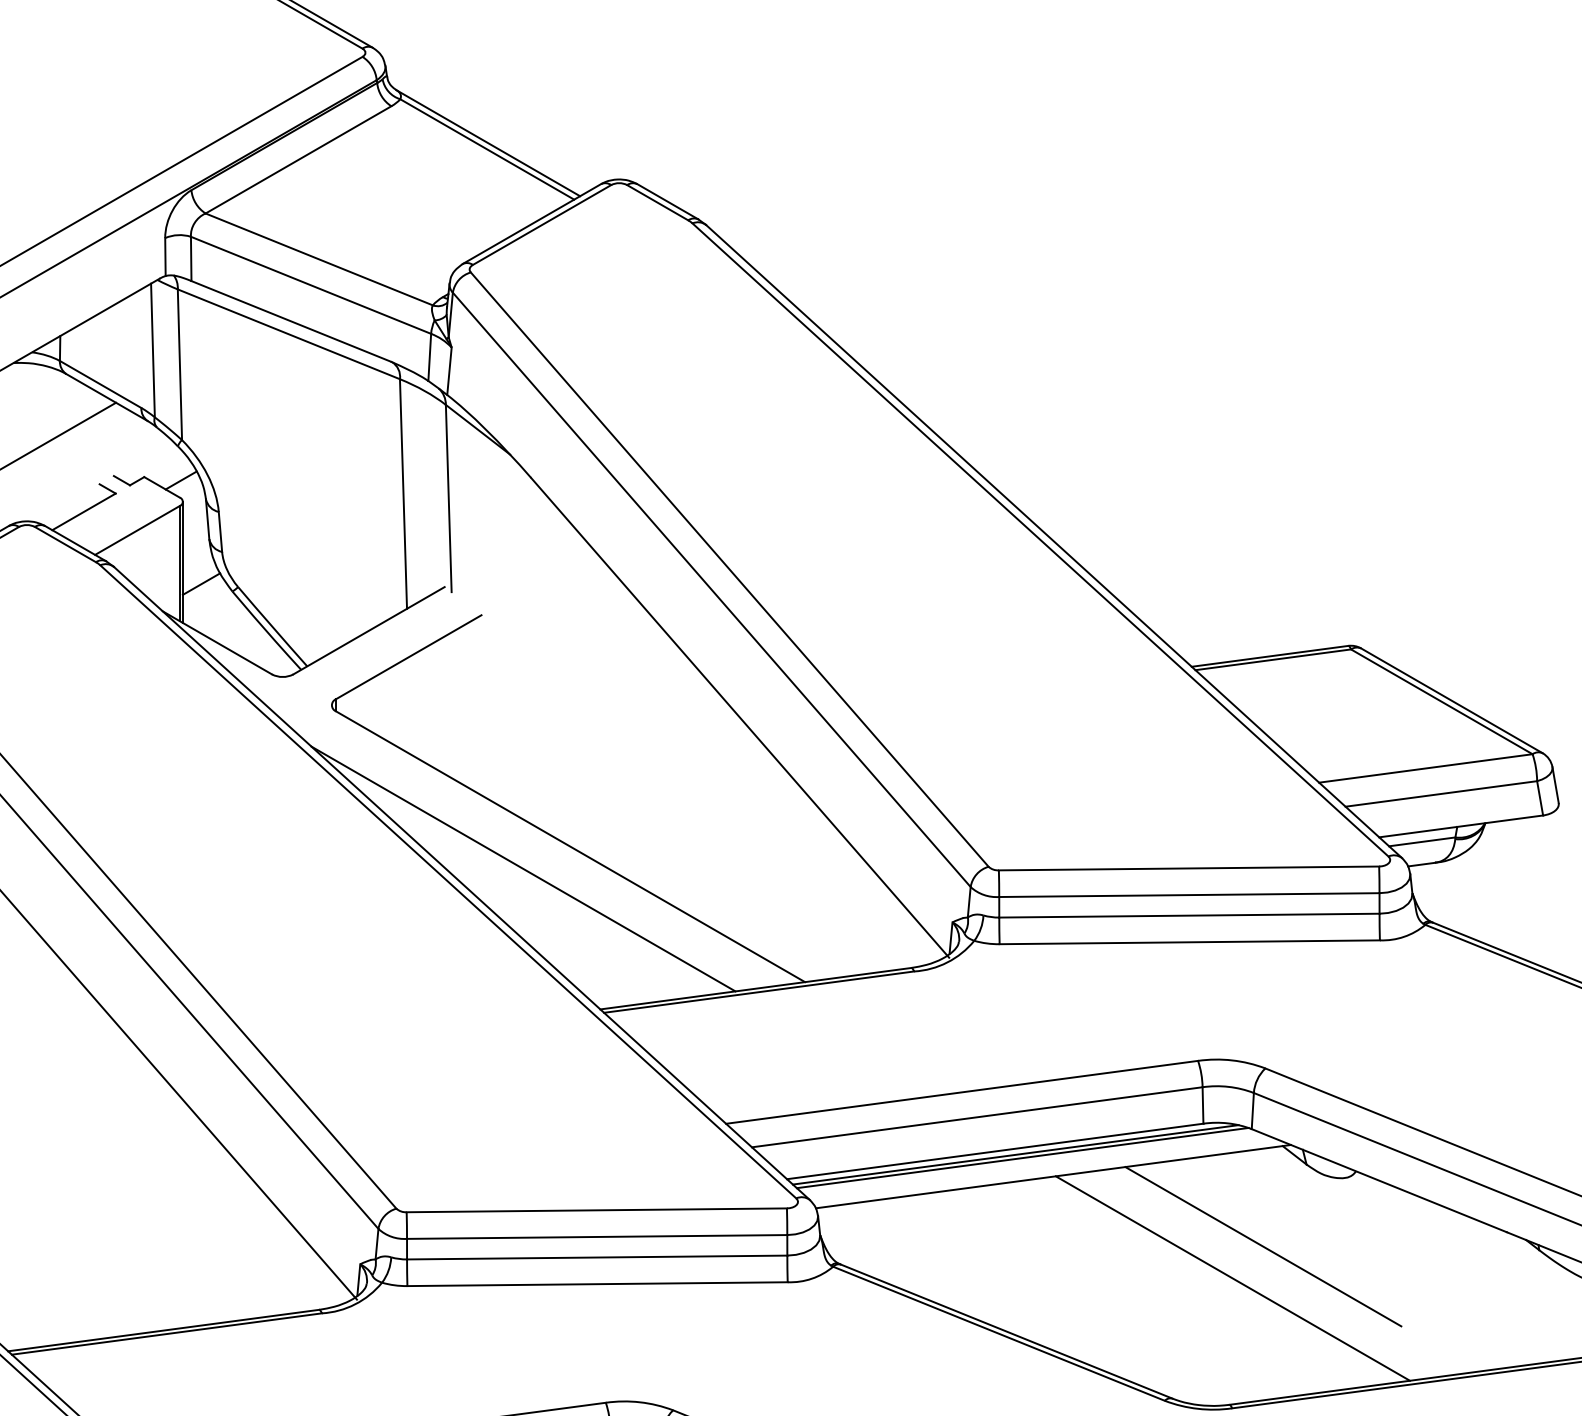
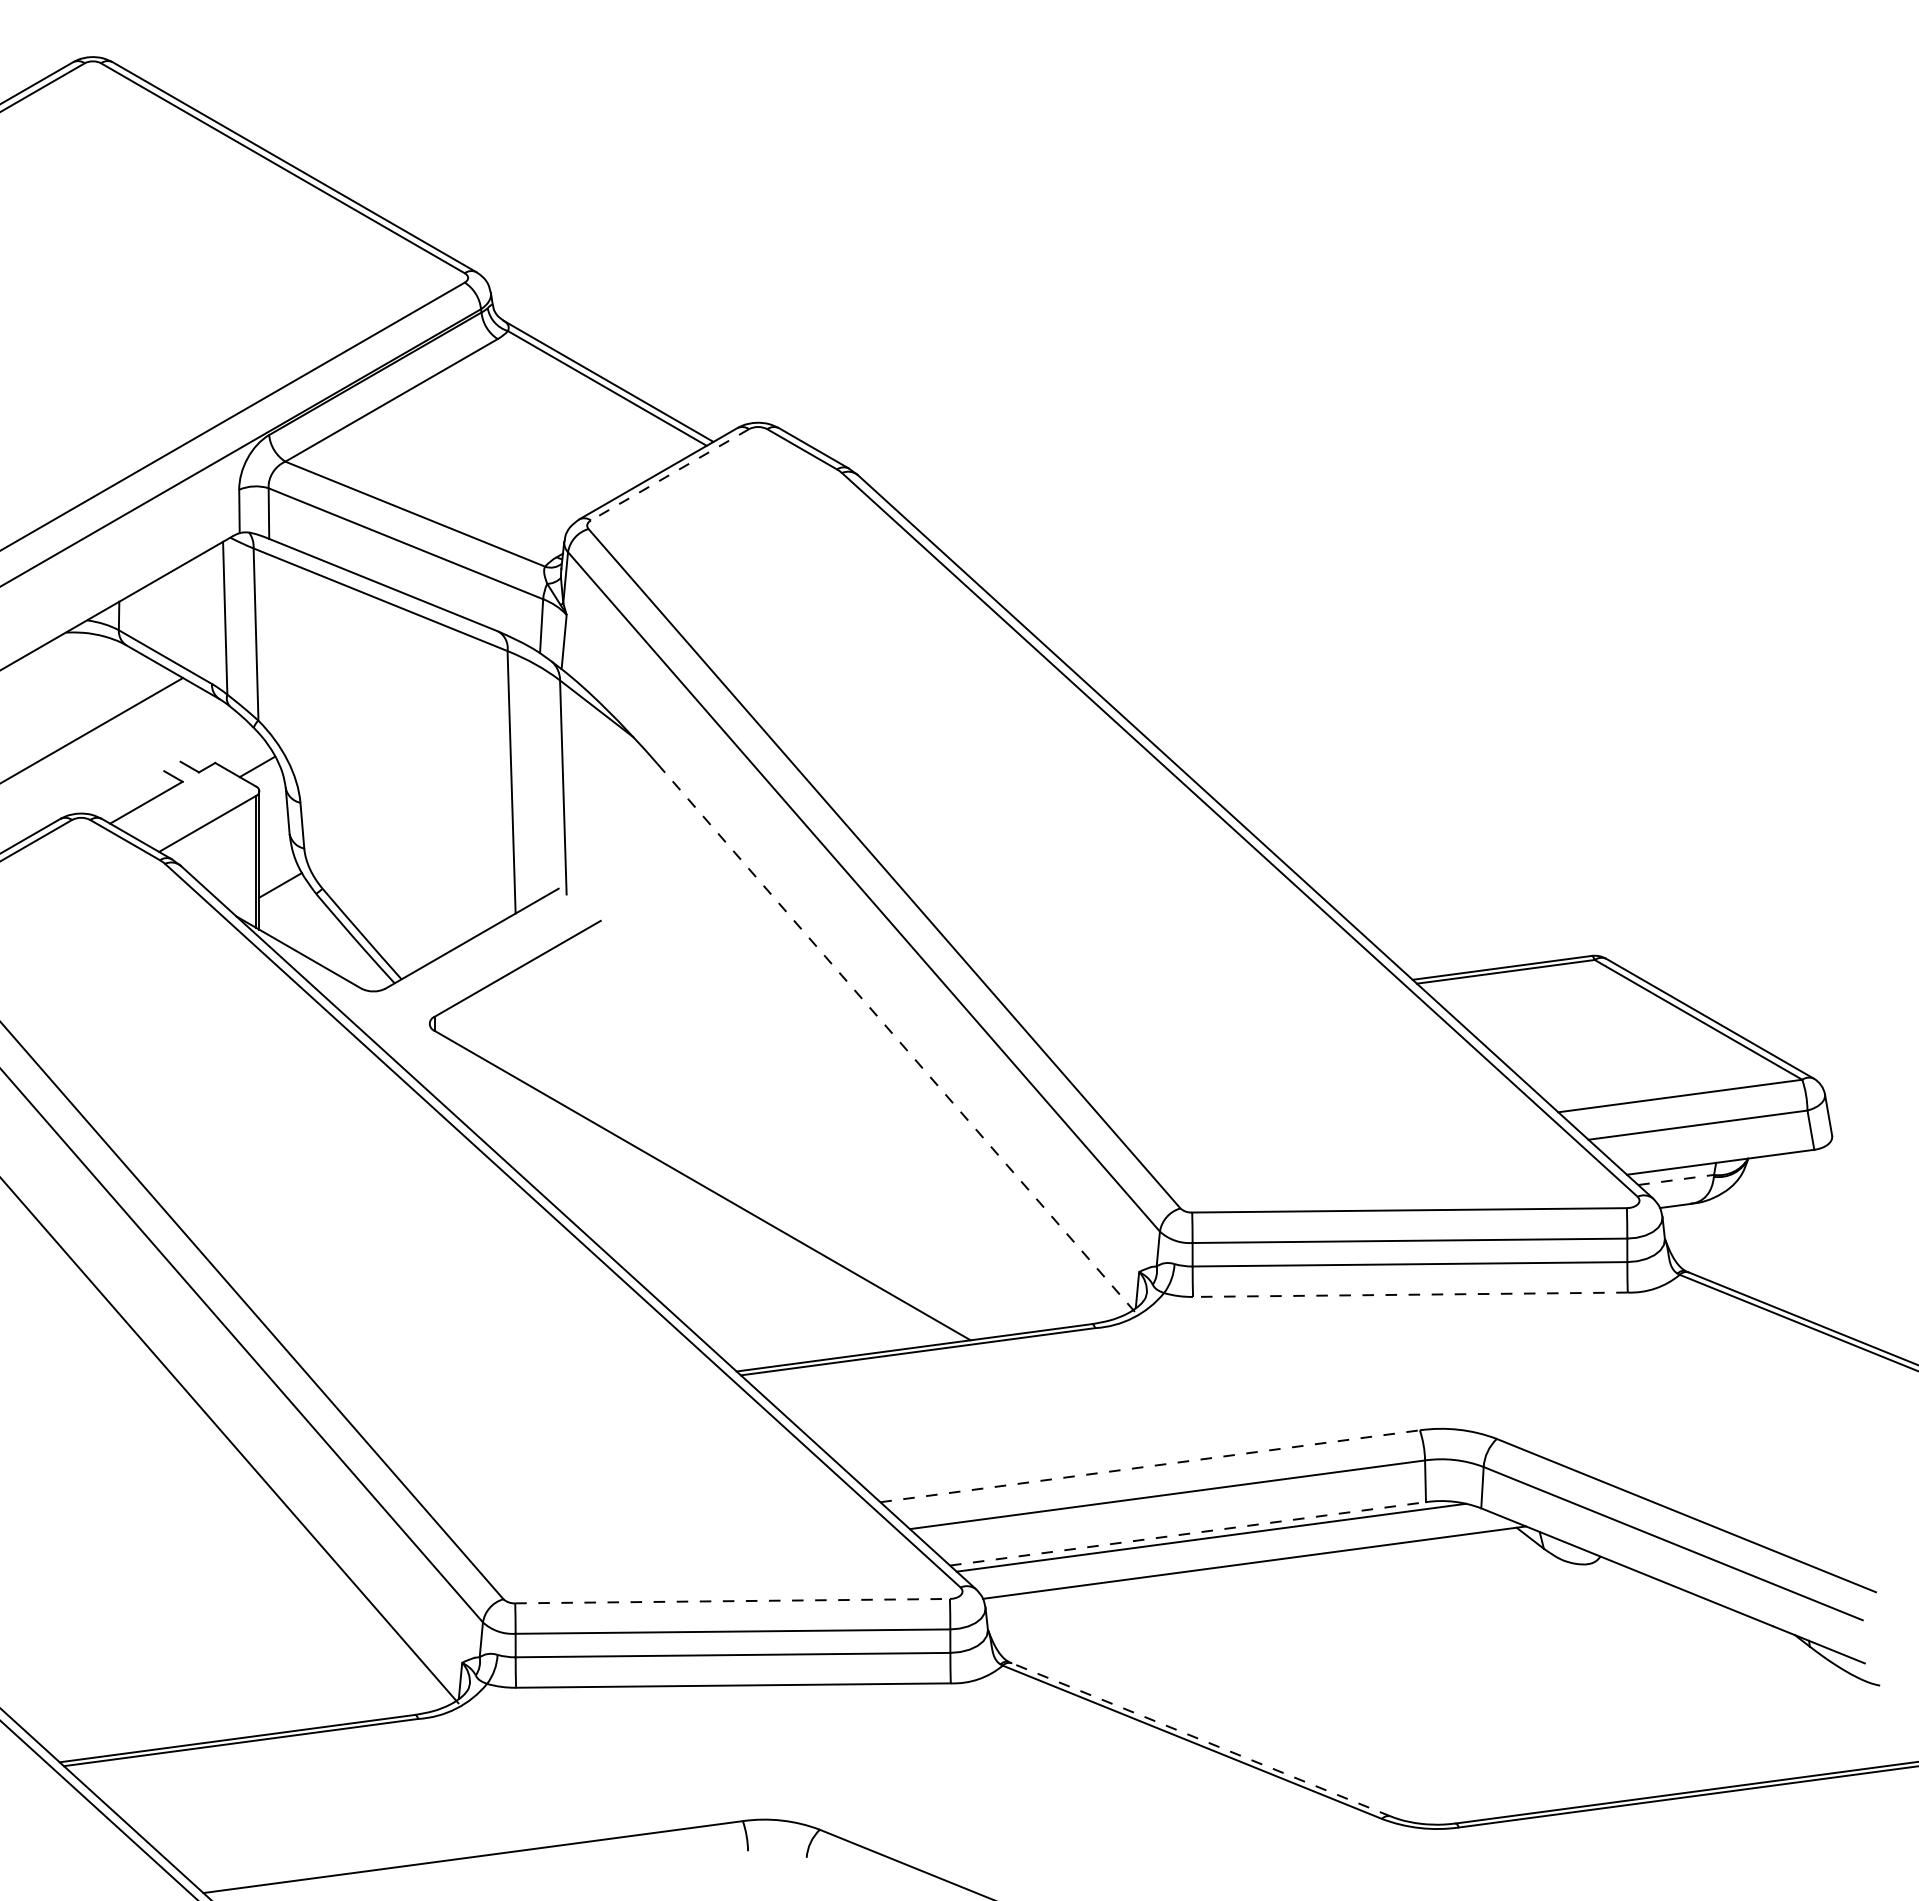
line: (541, 225) -> (669, 475), solid -> dashed
line: (740, 718) -> (896, 1038), solid -> dashed
line: (1422, 841) -> (1676, 1179), solid -> dashed
line: (523, 868) -> (648, 1210), removed
line: (1188, 942) -> (1409, 1294), solid -> dashed
line: (962, 1092) -> (1150, 1466), solid -> dashed
line: (995, 1151) -> (1188, 1533), solid -> dashed
line: (1022, 1157) -> (1219, 1540), removed
line: (597, 1210) -> (733, 1601), solid -> dashed
line: (1263, 1246) -> (1494, 1642), removed
line: (1232, 1277) -> (1459, 1678), removed
line: (1006, 1331) -> (1200, 1739), solid -> dashed

